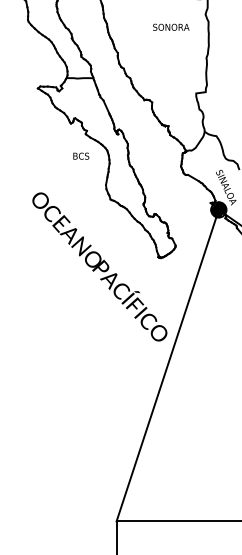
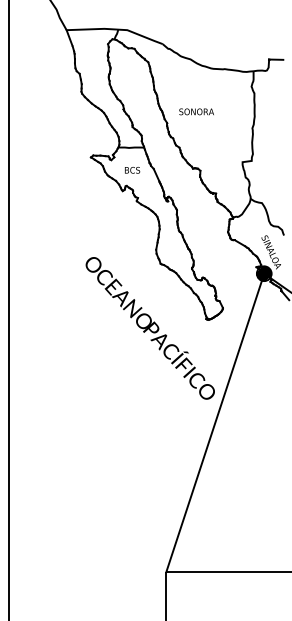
text: (171, 26) -> (196, 111), moved
text: (81, 156) -> (132, 170), moved

